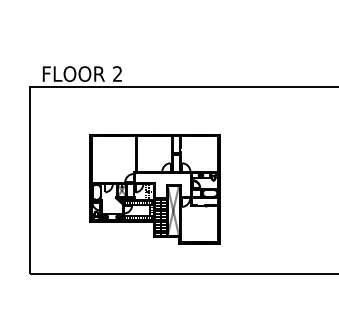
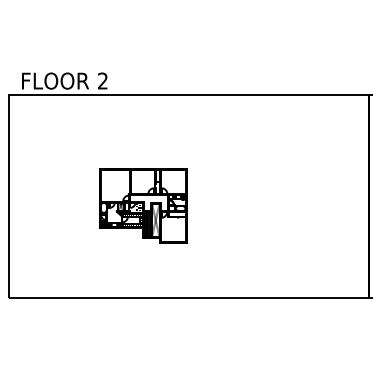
part: (155, 189) -> (143, 205), size x0.62

